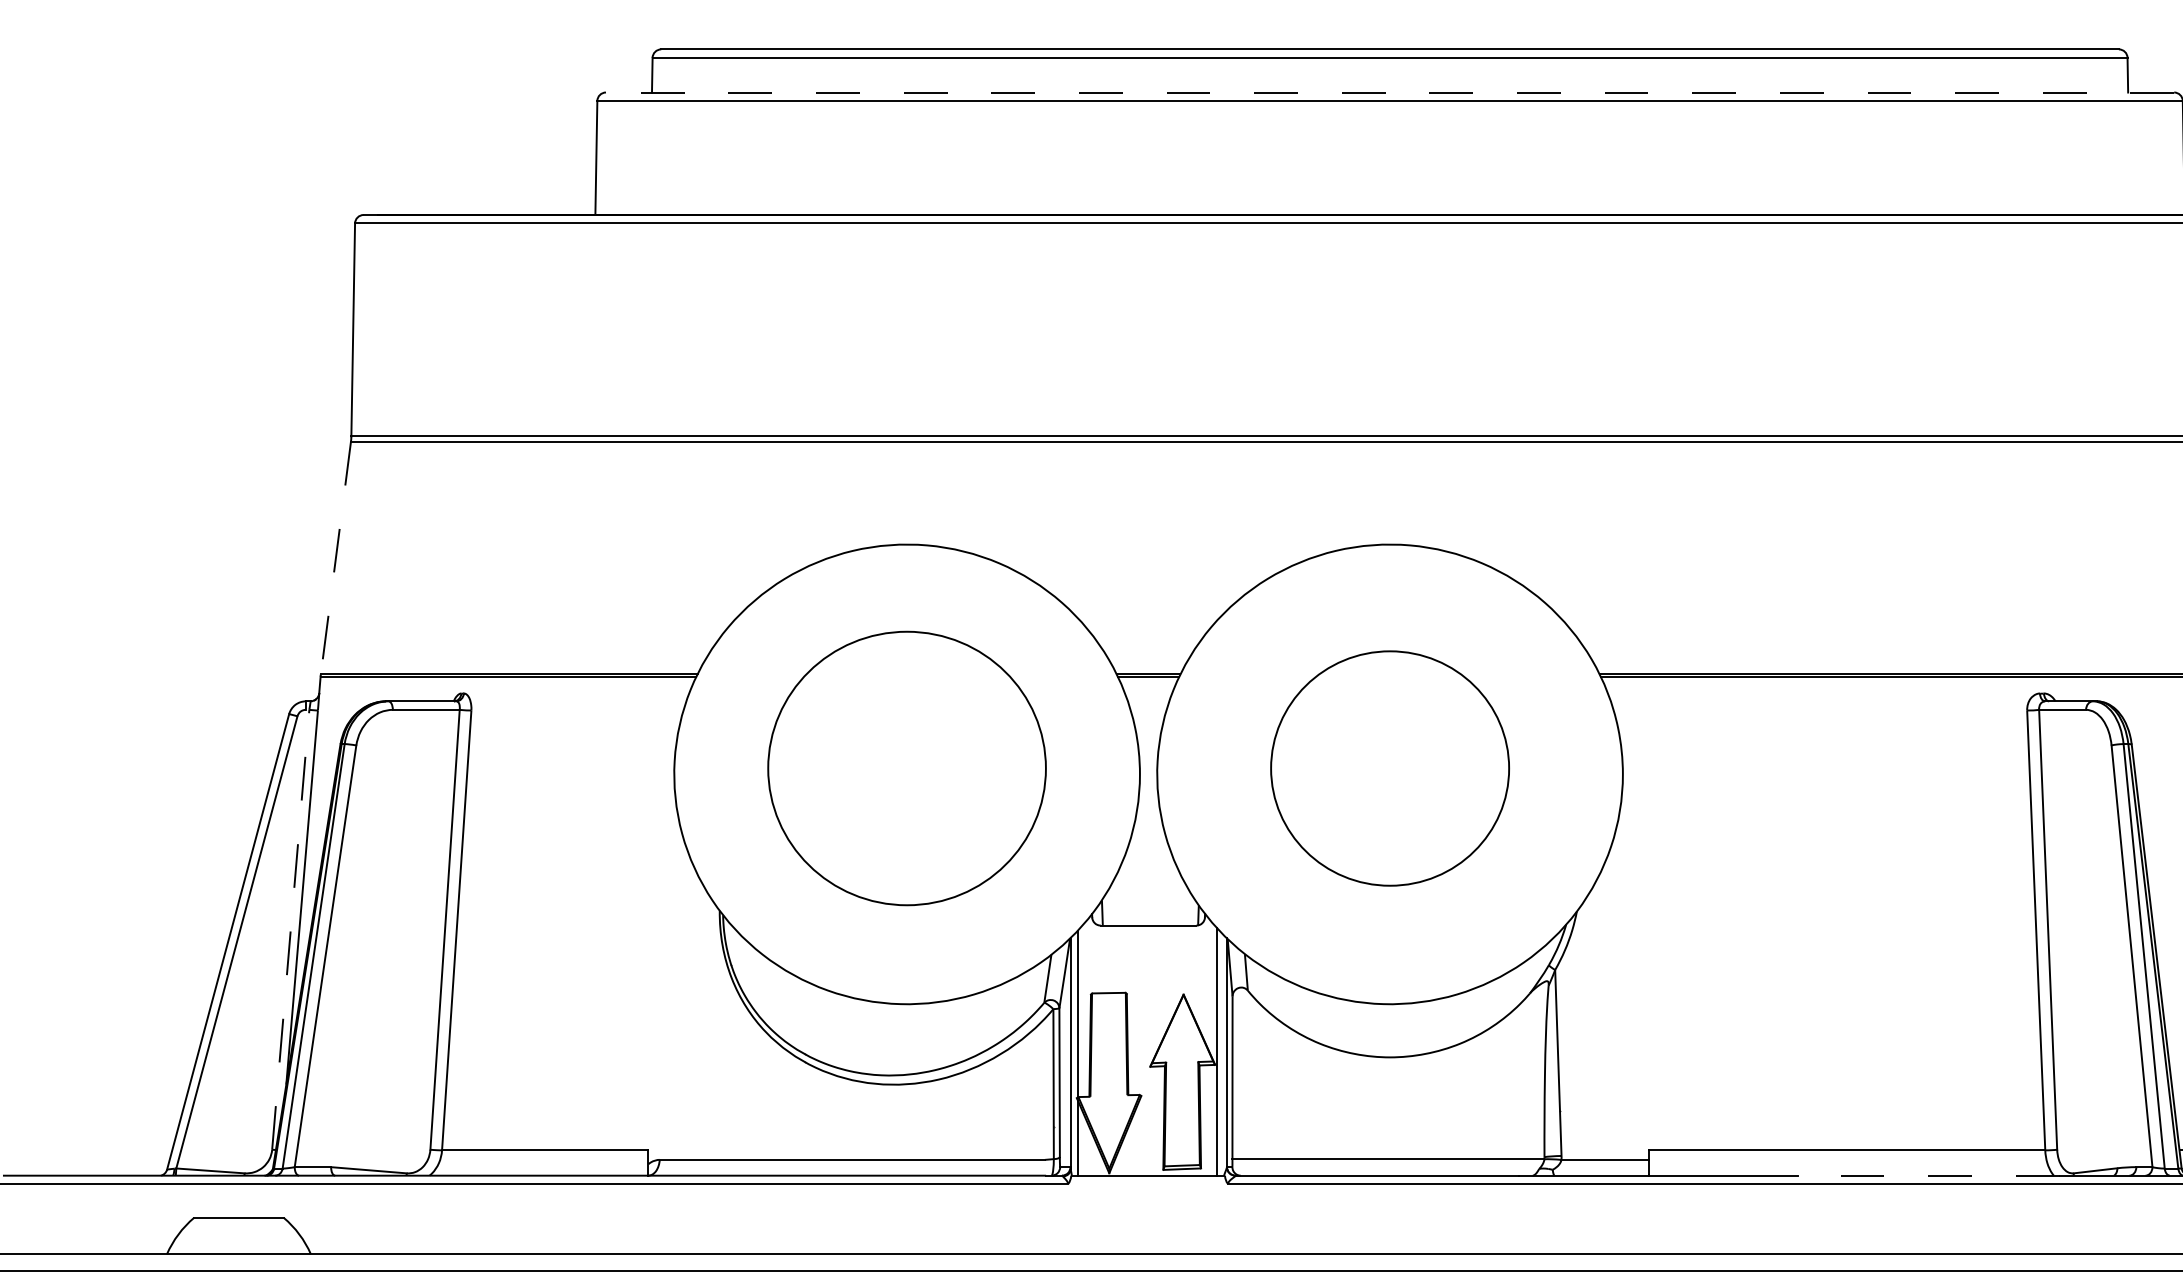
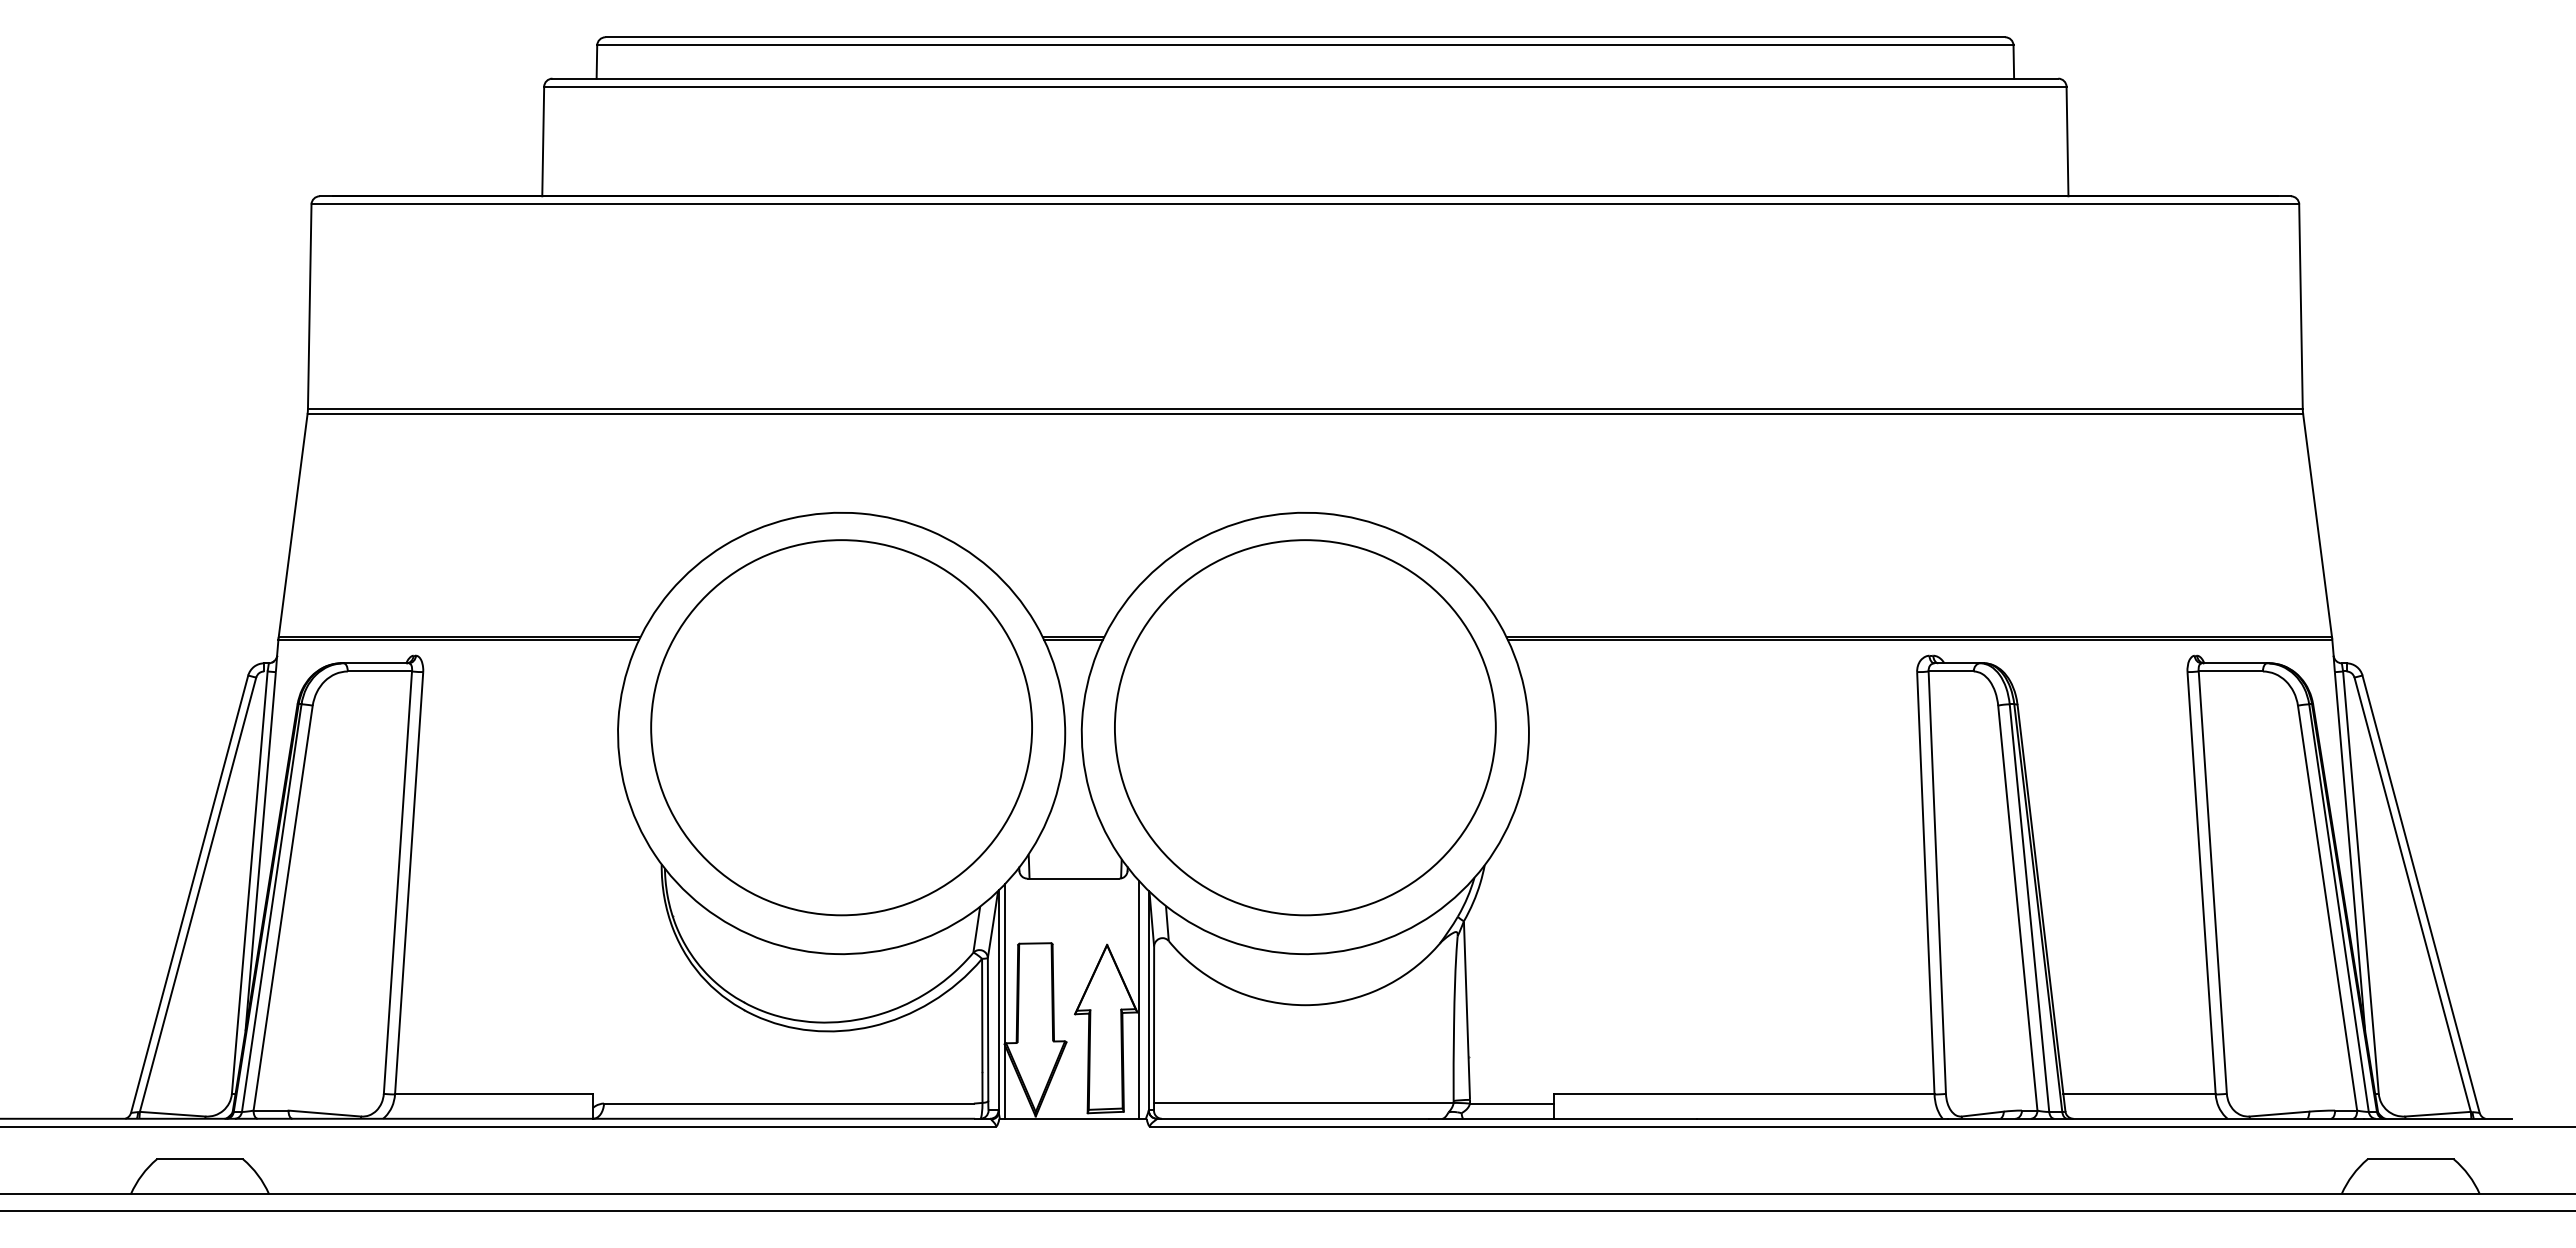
line: (1390, 92) -> (1305, 78), dashed -> solid
line: (336, 558) -> (293, 526), dashed -> solid
part: (906, 768) -> (841, 727), size x1.43
part: (1390, 768) -> (1305, 727), size x1.67
line: (290, 929) -> (249, 882), dashed -> solid
line: (1928, 1175) -> (1822, 1118), dashed -> solid

